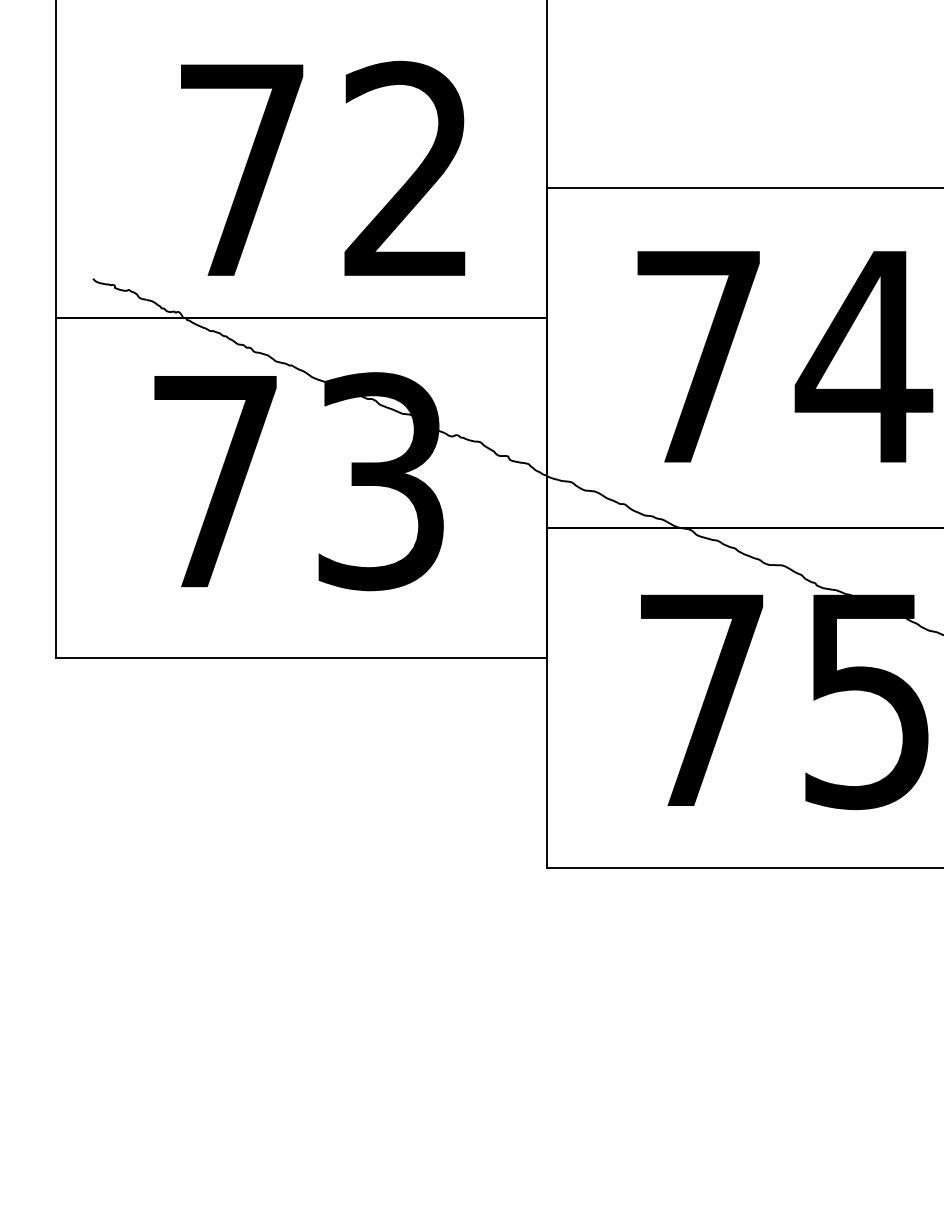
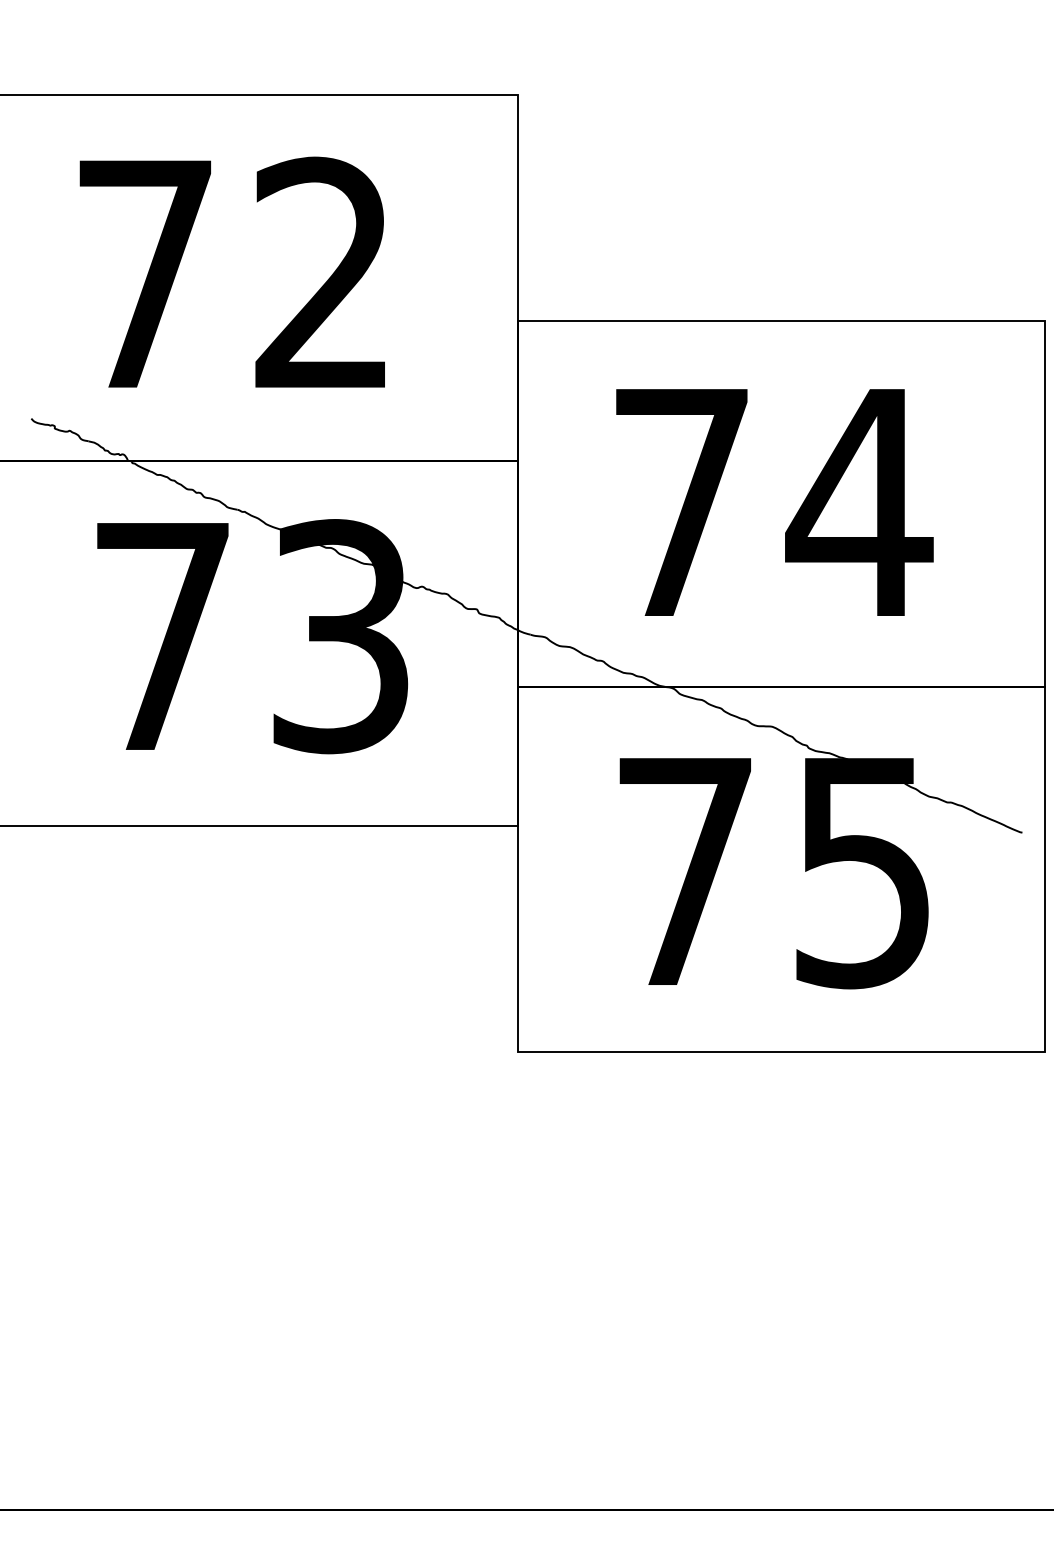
text: (322, 167) -> (231, 271), moved

